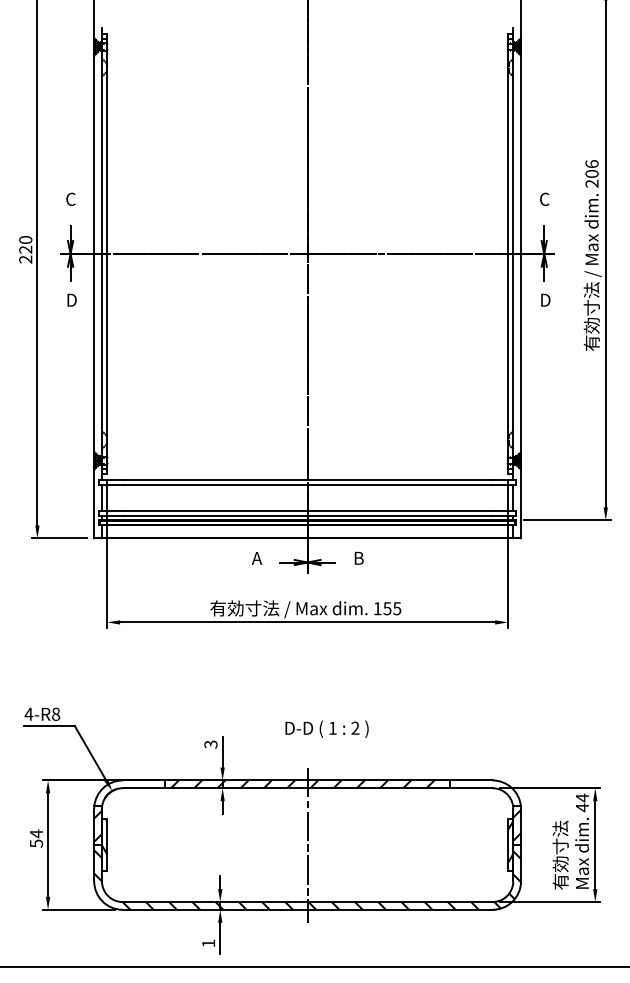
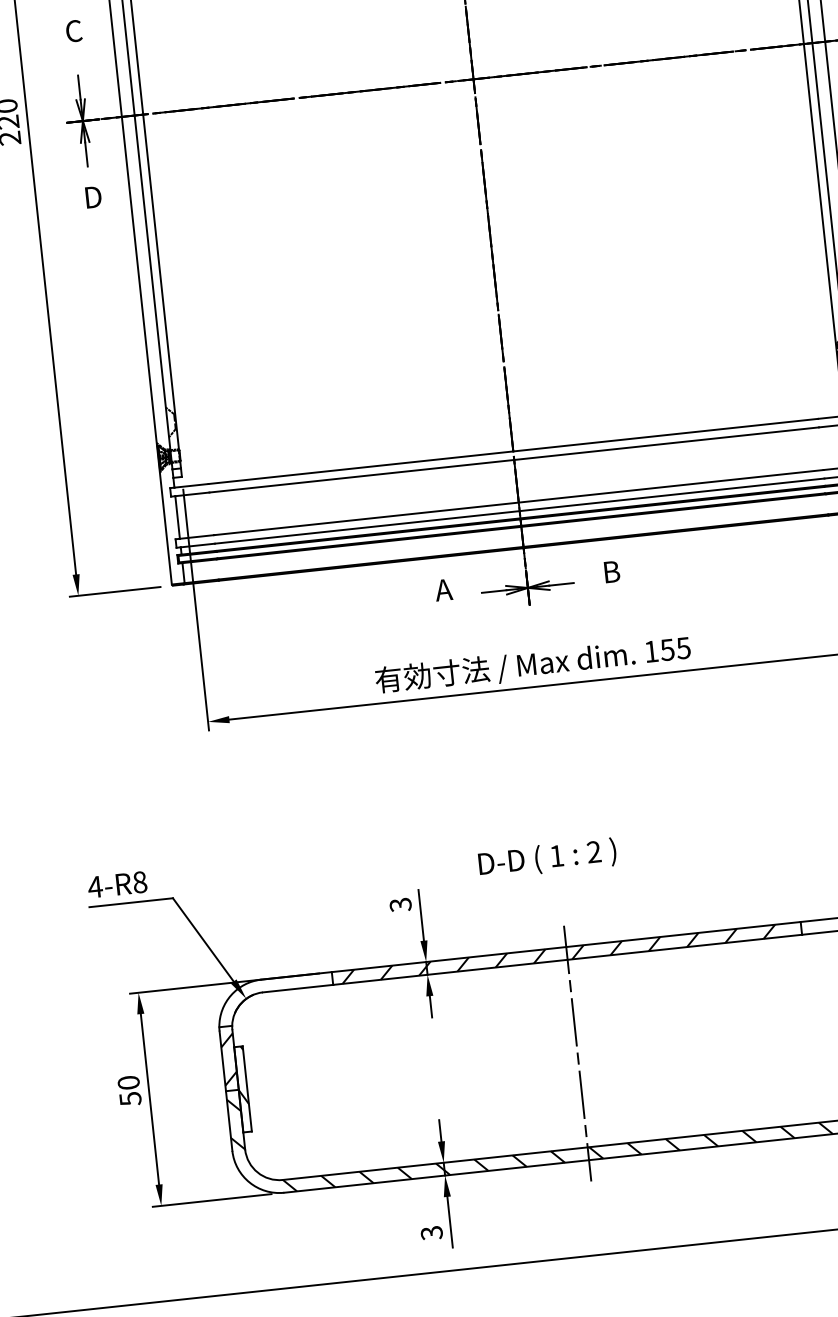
text: (326, 728) -> (546, 857), moved
text: (36, 833) -> (128, 1082), 54 -> 50
text: (208, 943) -> (431, 1233), 1 -> 3

